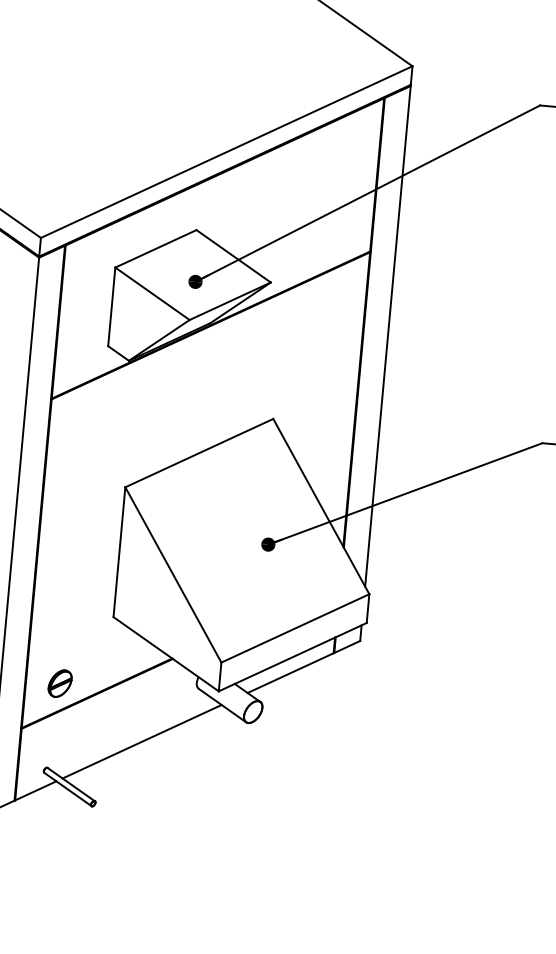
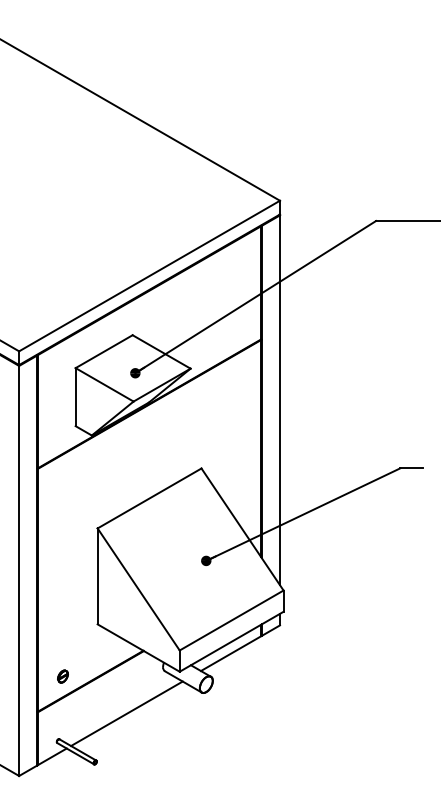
part: (59, 683) -> (62, 676), size x0.6

